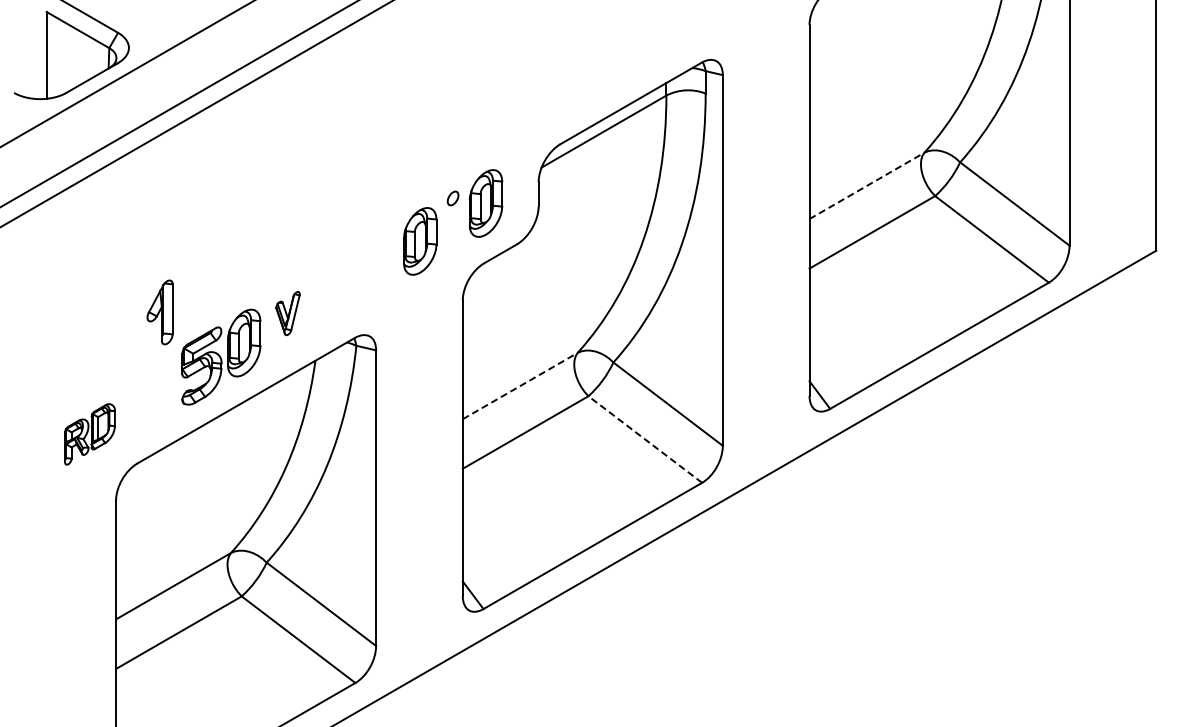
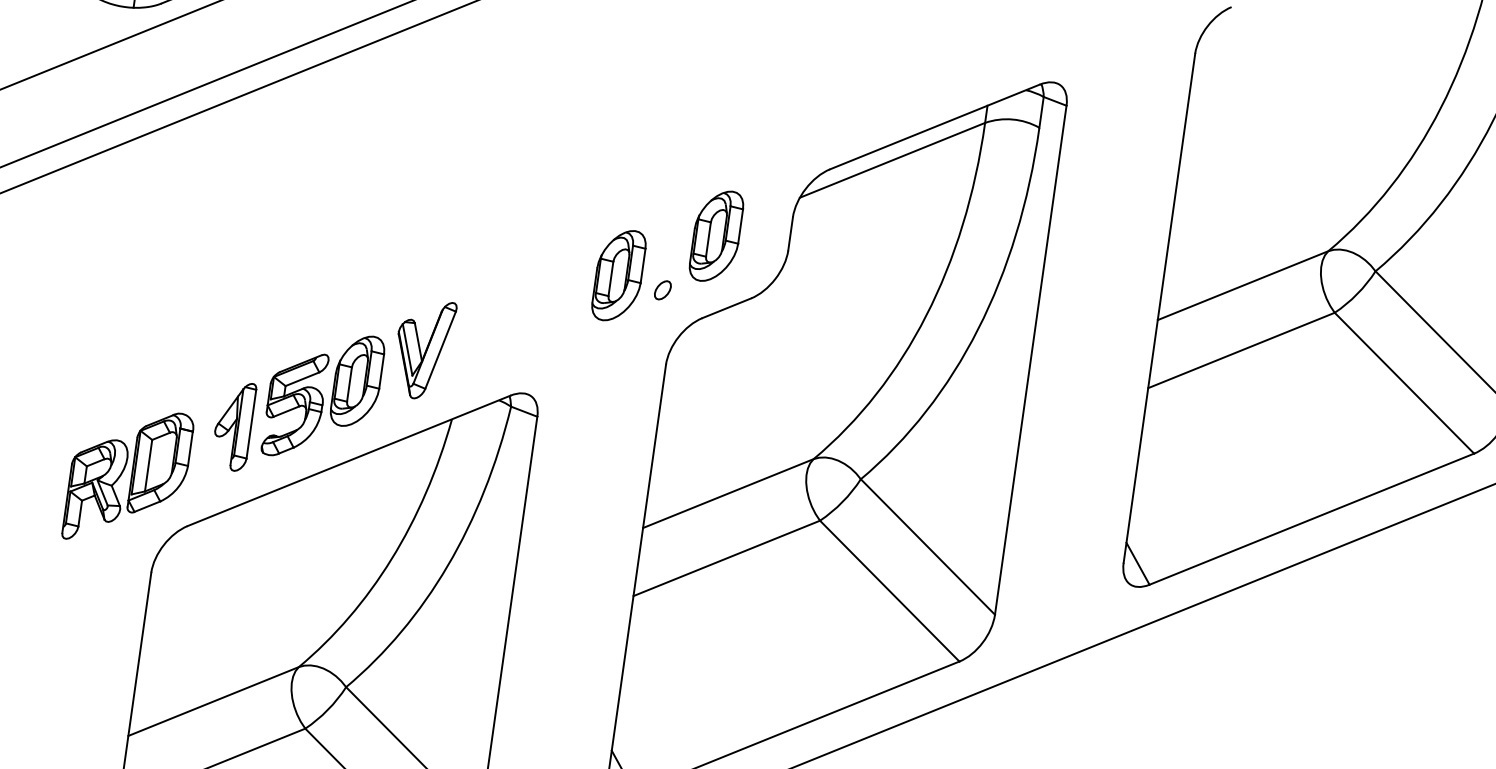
line: (867, 185) -> (1243, 285), dashed -> solid
part: (452, 198) -> (662, 290), moved
part: (159, 312) -> (232, 425), moved
part: (287, 313) -> (422, 349), size x1.67
line: (520, 385) -> (728, 492), dashed -> solid
part: (89, 434) -> (127, 476), size x1.67
line: (644, 439) -> (888, 590), dashed -> solid

